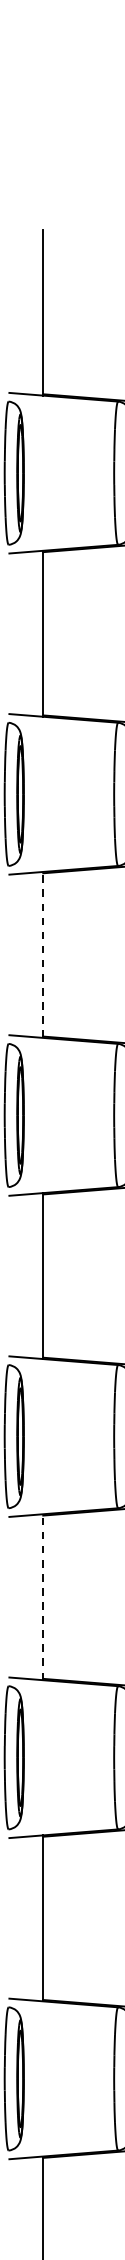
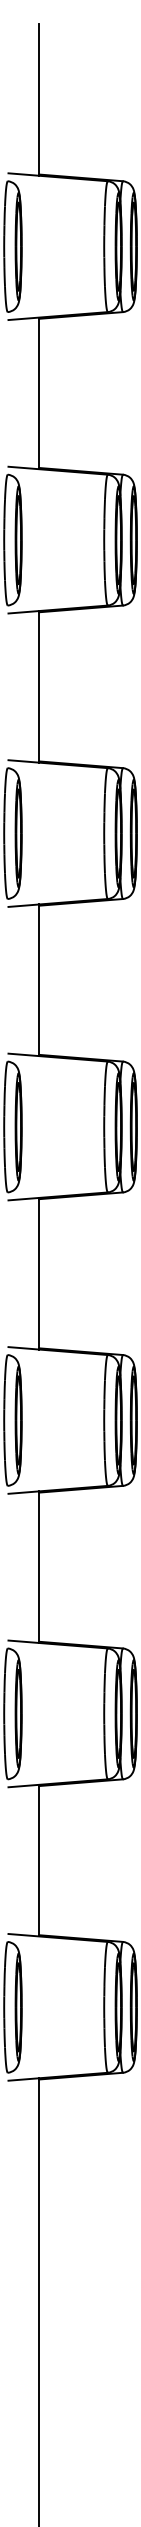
line: (43, 954) -> (39, 686), dashed -> solid
line: (43, 1596) -> (39, 1273), dashed -> solid

